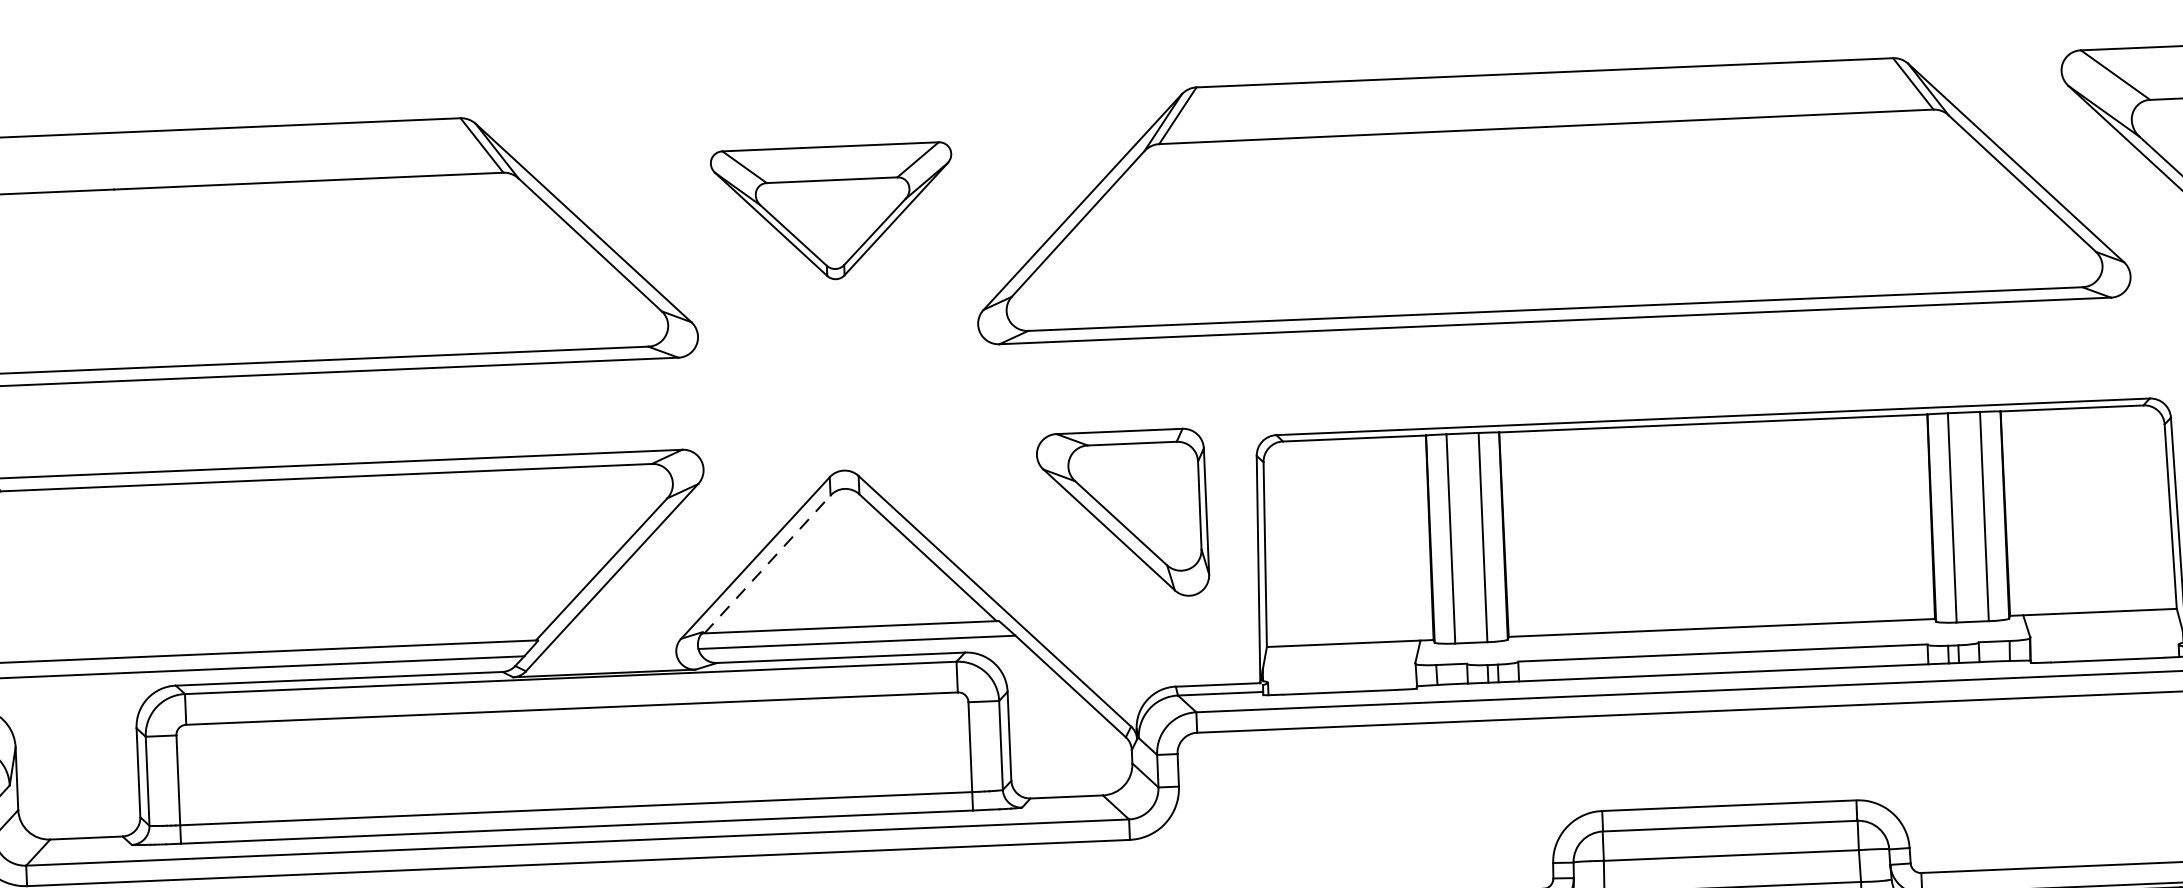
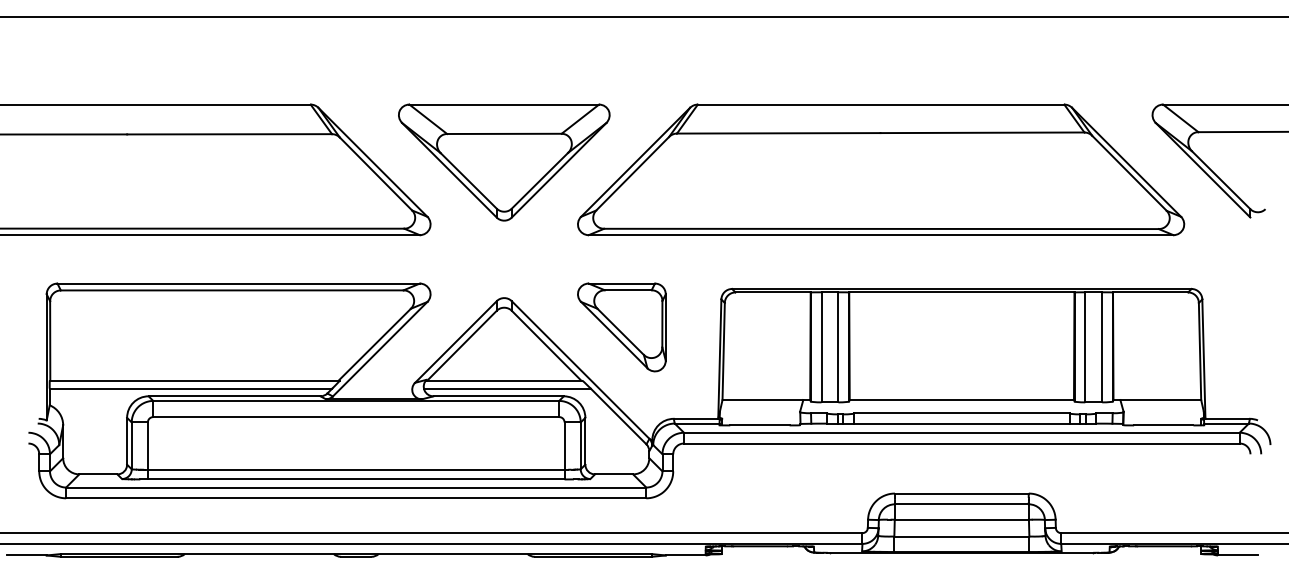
part: (833, 212) -> (504, 162), size x1.67
part: (1122, 514) -> (621, 327), moved
line: (768, 564) -> (462, 345), dashed -> solid

